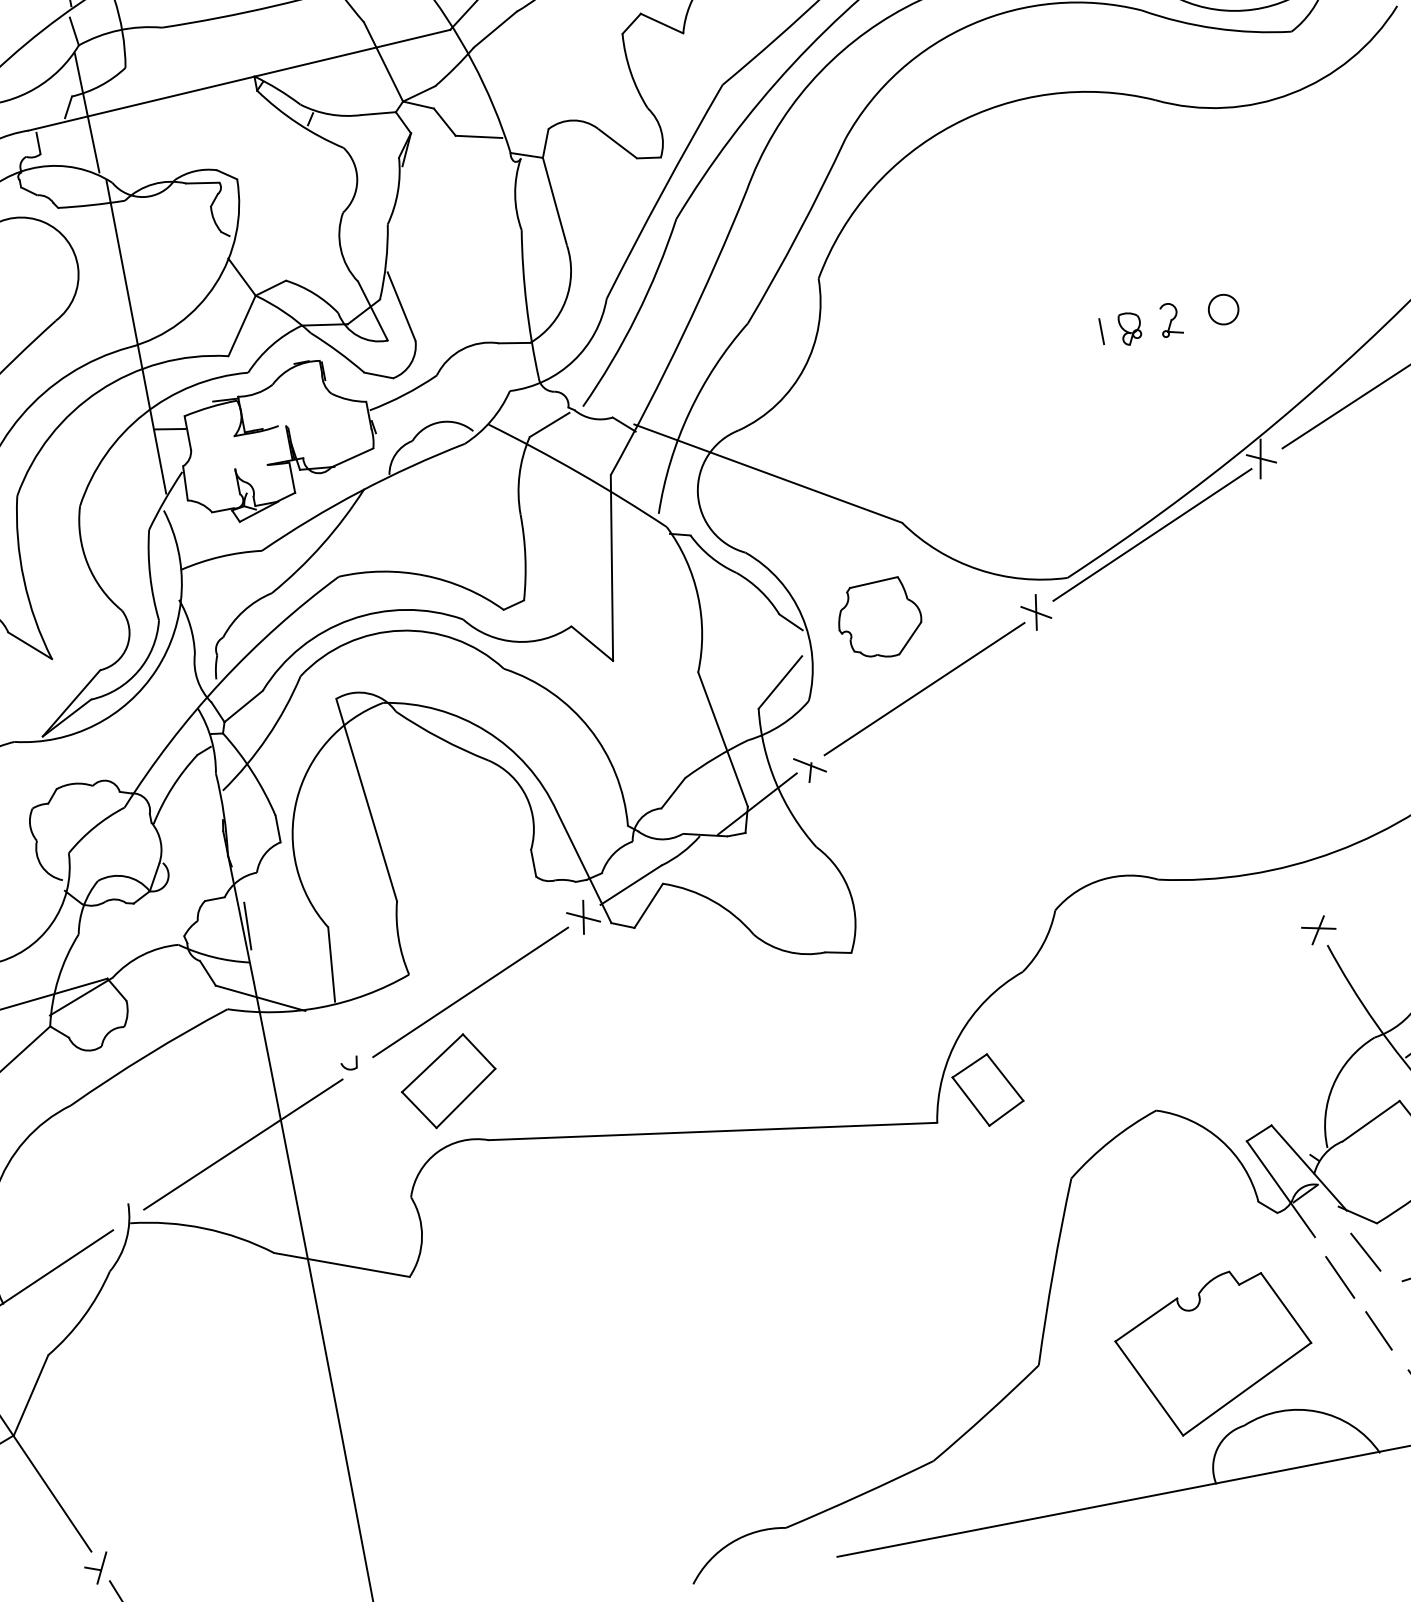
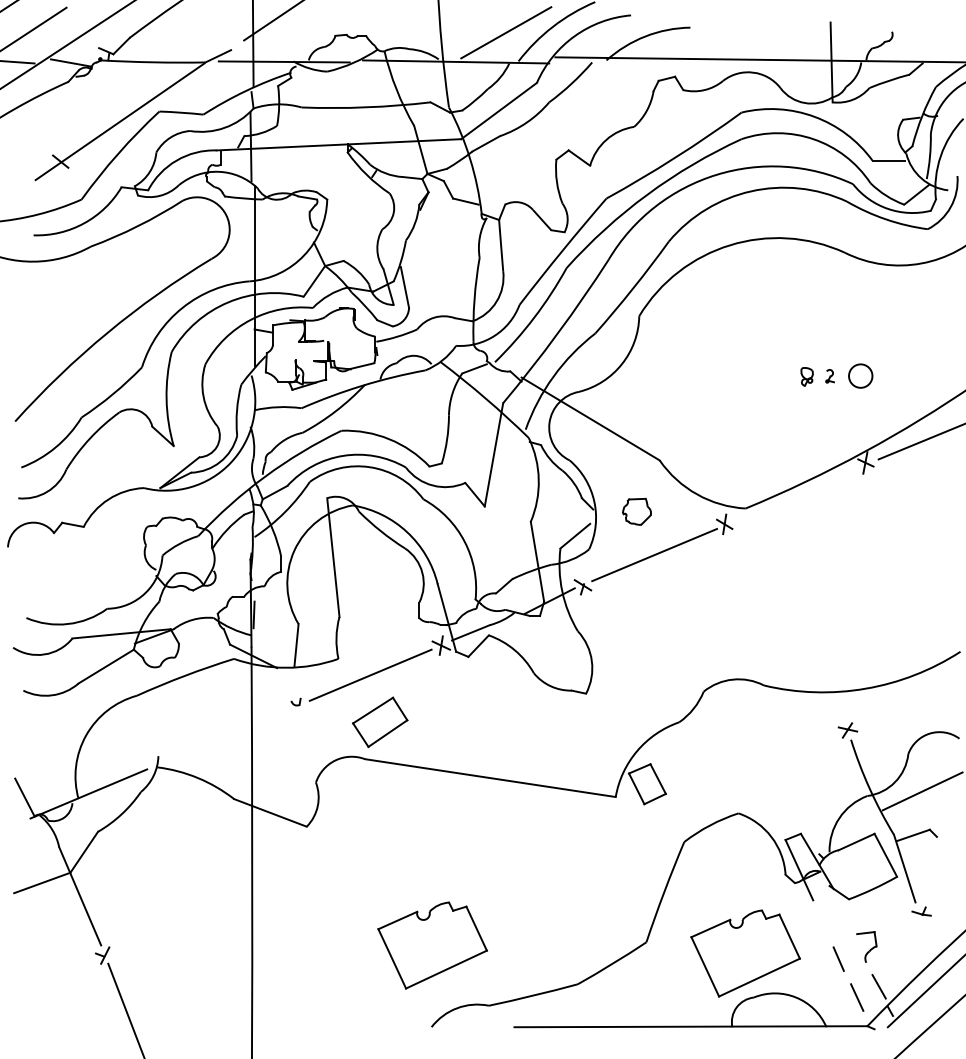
circle: (1223, 310) -> (860, 376), size x1.4
part: (1169, 320) -> (829, 376), size x0.7
line: (1101, 331) -> (790, 375), removed
line: (1152, 534) -> (797, 493), removed
part: (878, 619) -> (636, 511), size x0.6
part: (449, 1081) -> (380, 722), moved
line: (243, 1144) -> (228, 735), removed
line: (1365, 1251) -> (839, 913), removed
line: (1339, 1277) -> (822, 925), removed
part: (667, 1441) -> (432, 945), added

